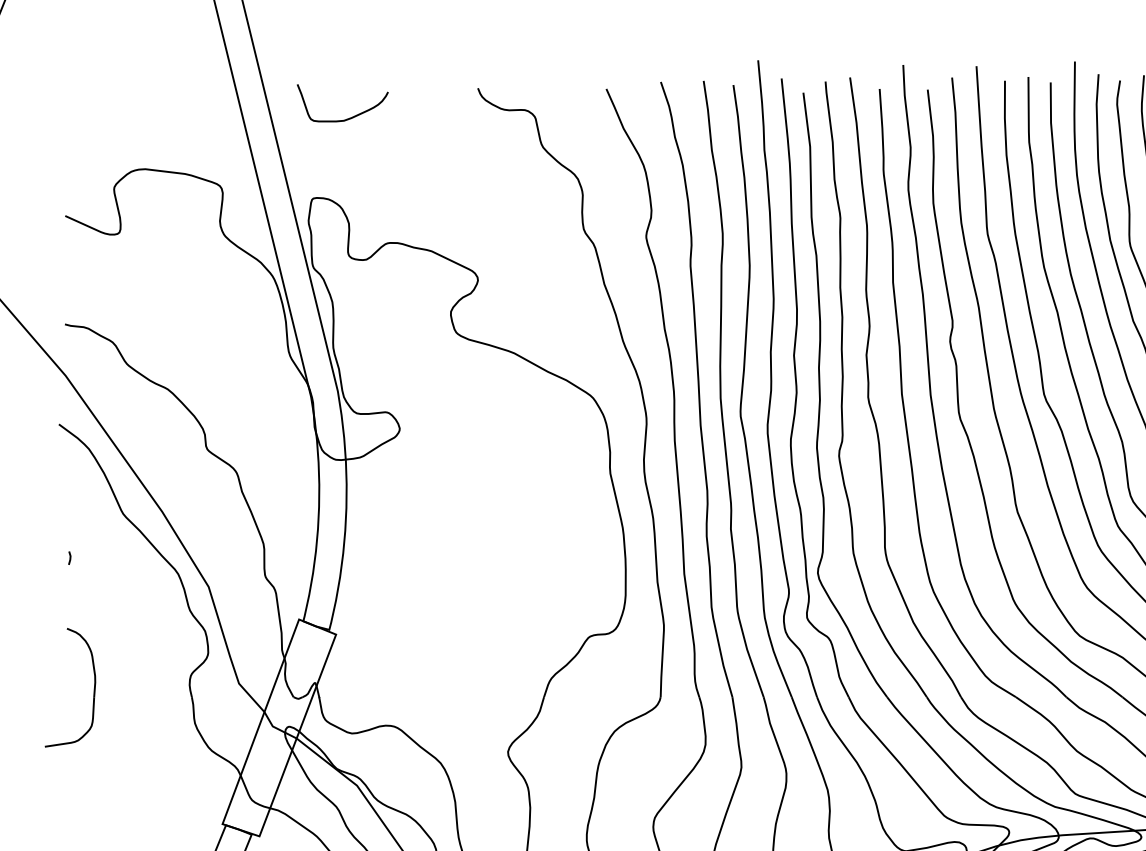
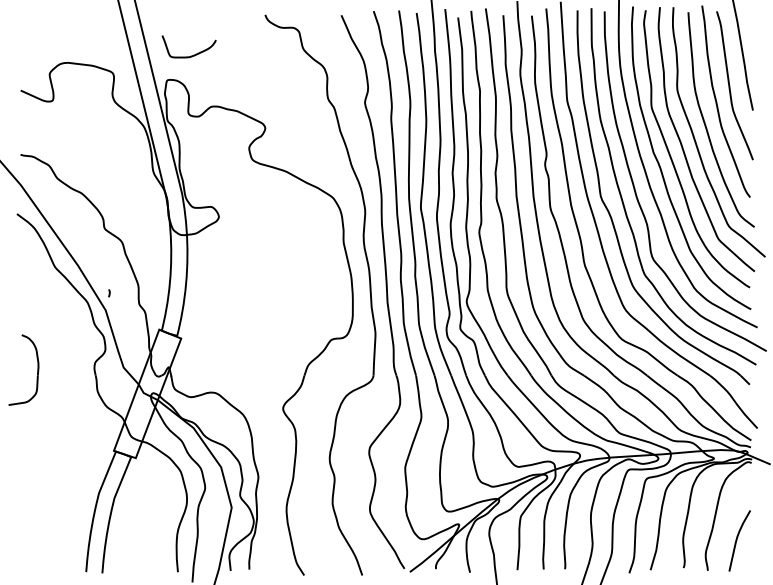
curve: (350, 116) -> (193, 54), moved
line: (69, 558) -> (109, 293), moved

